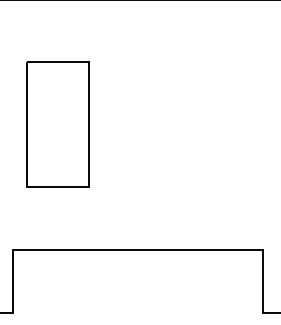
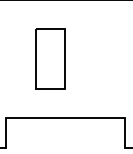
part: (58, 123) -> (50, 58), moved

